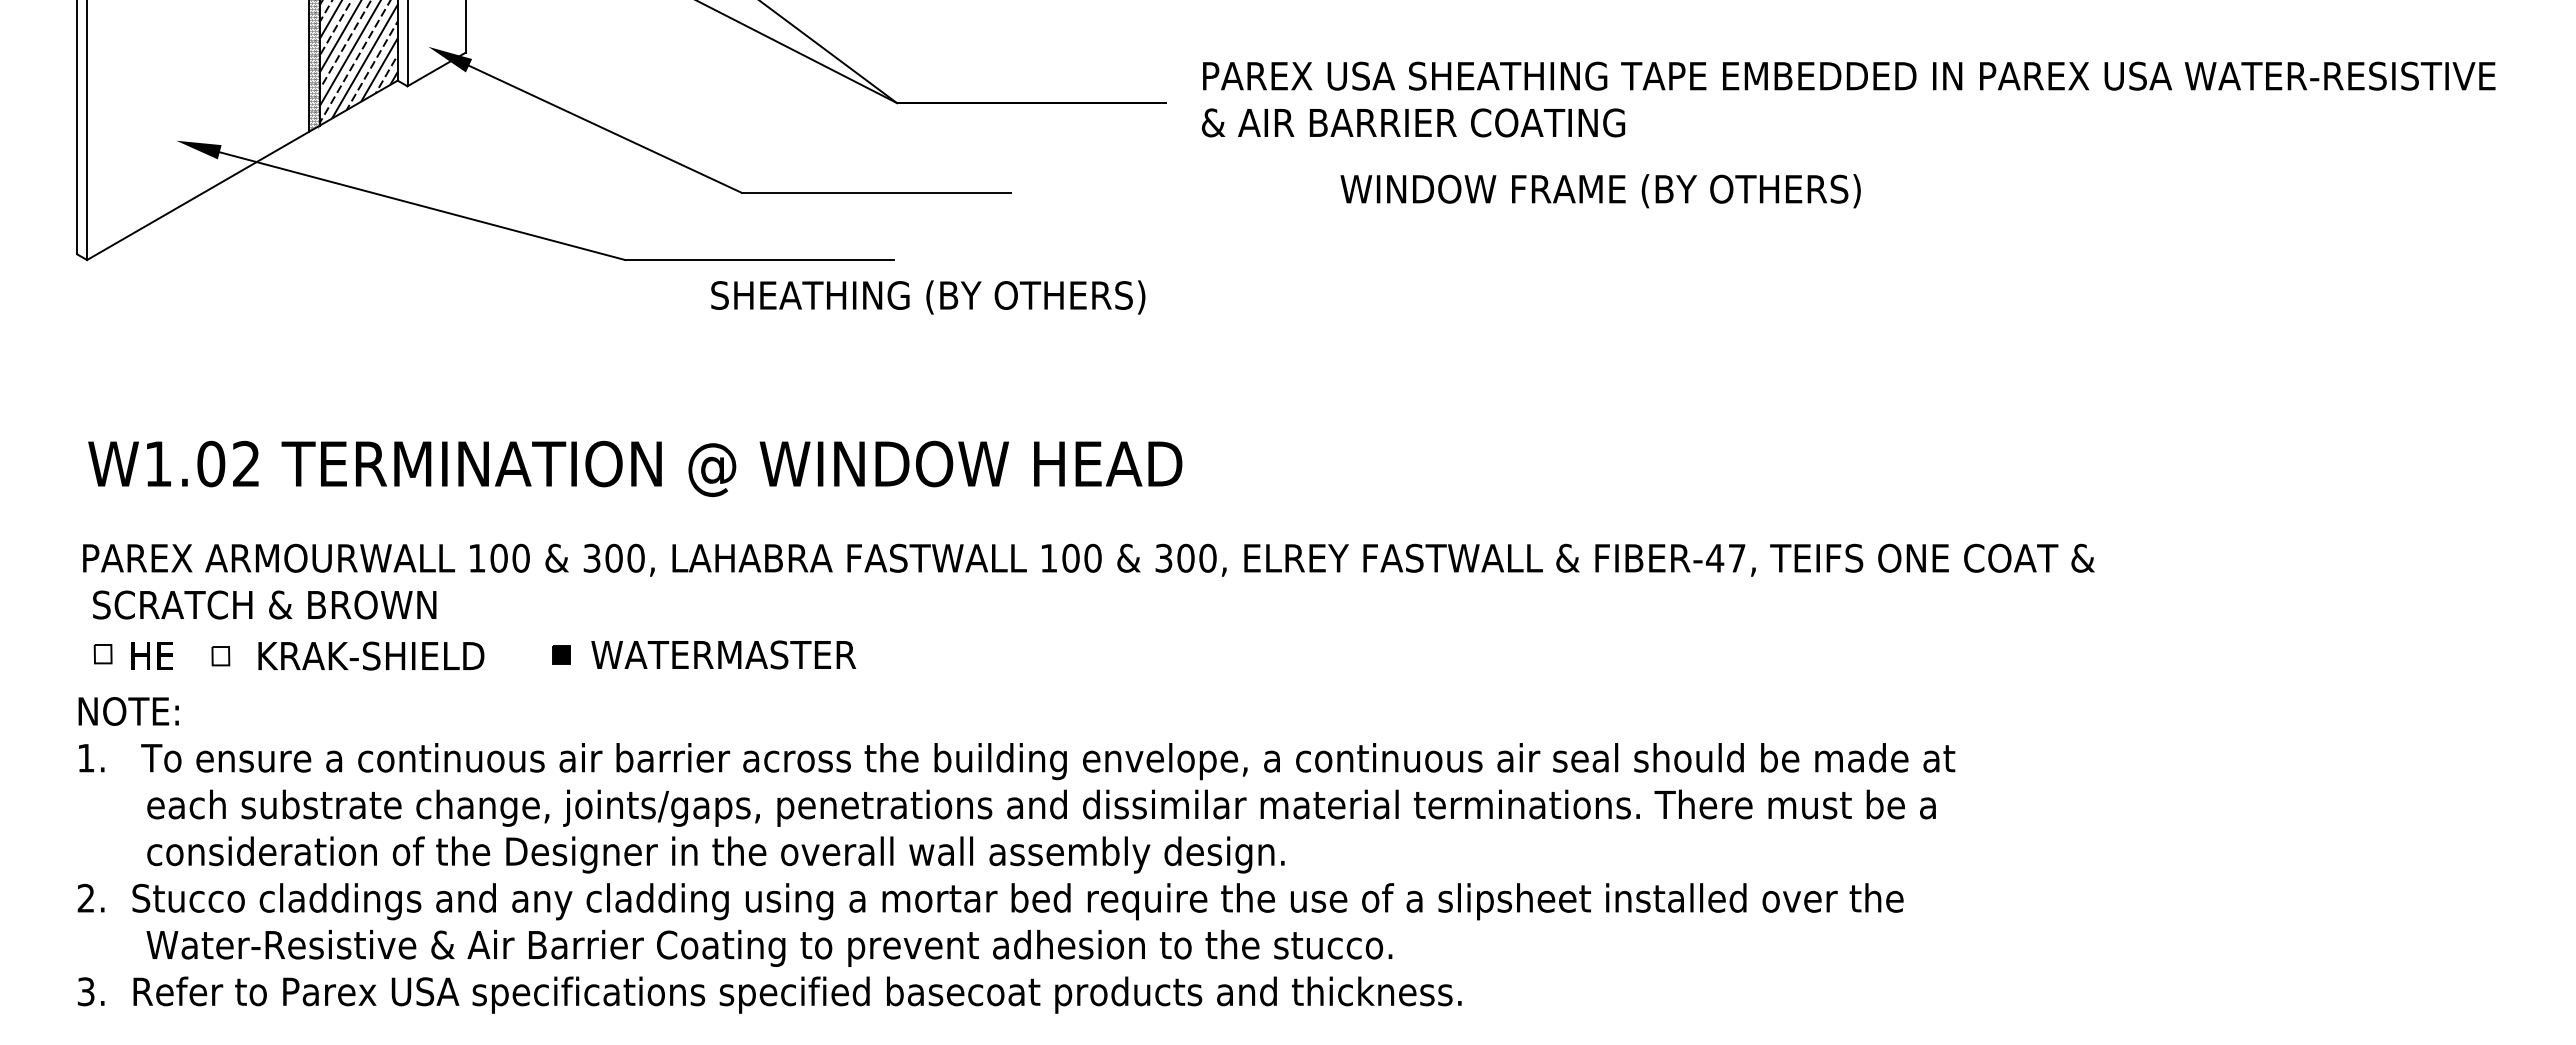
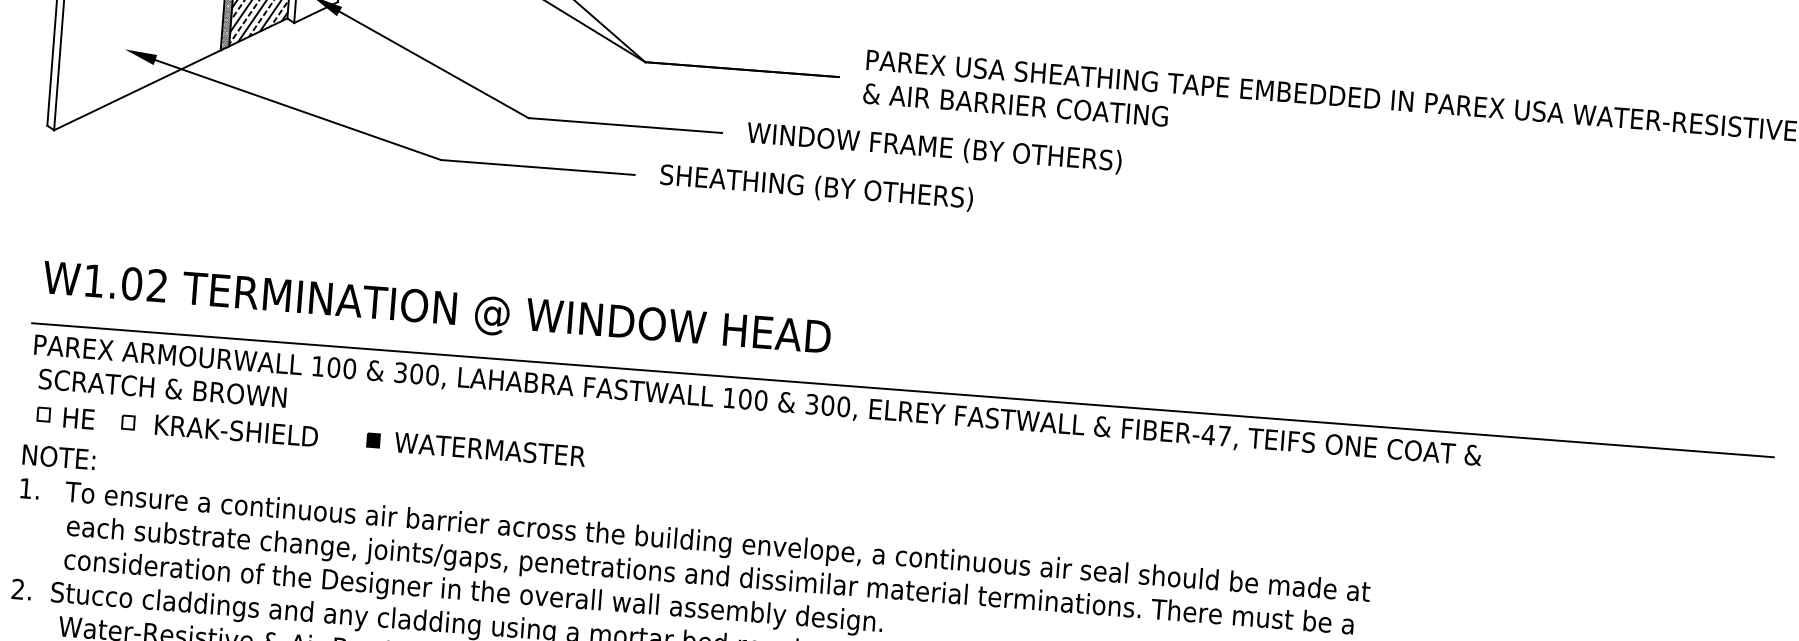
text: (1600, 191) -> (934, 148), moved
text: (928, 297) -> (816, 187), moved
line: (1287, 529) -> (902, 390), added

